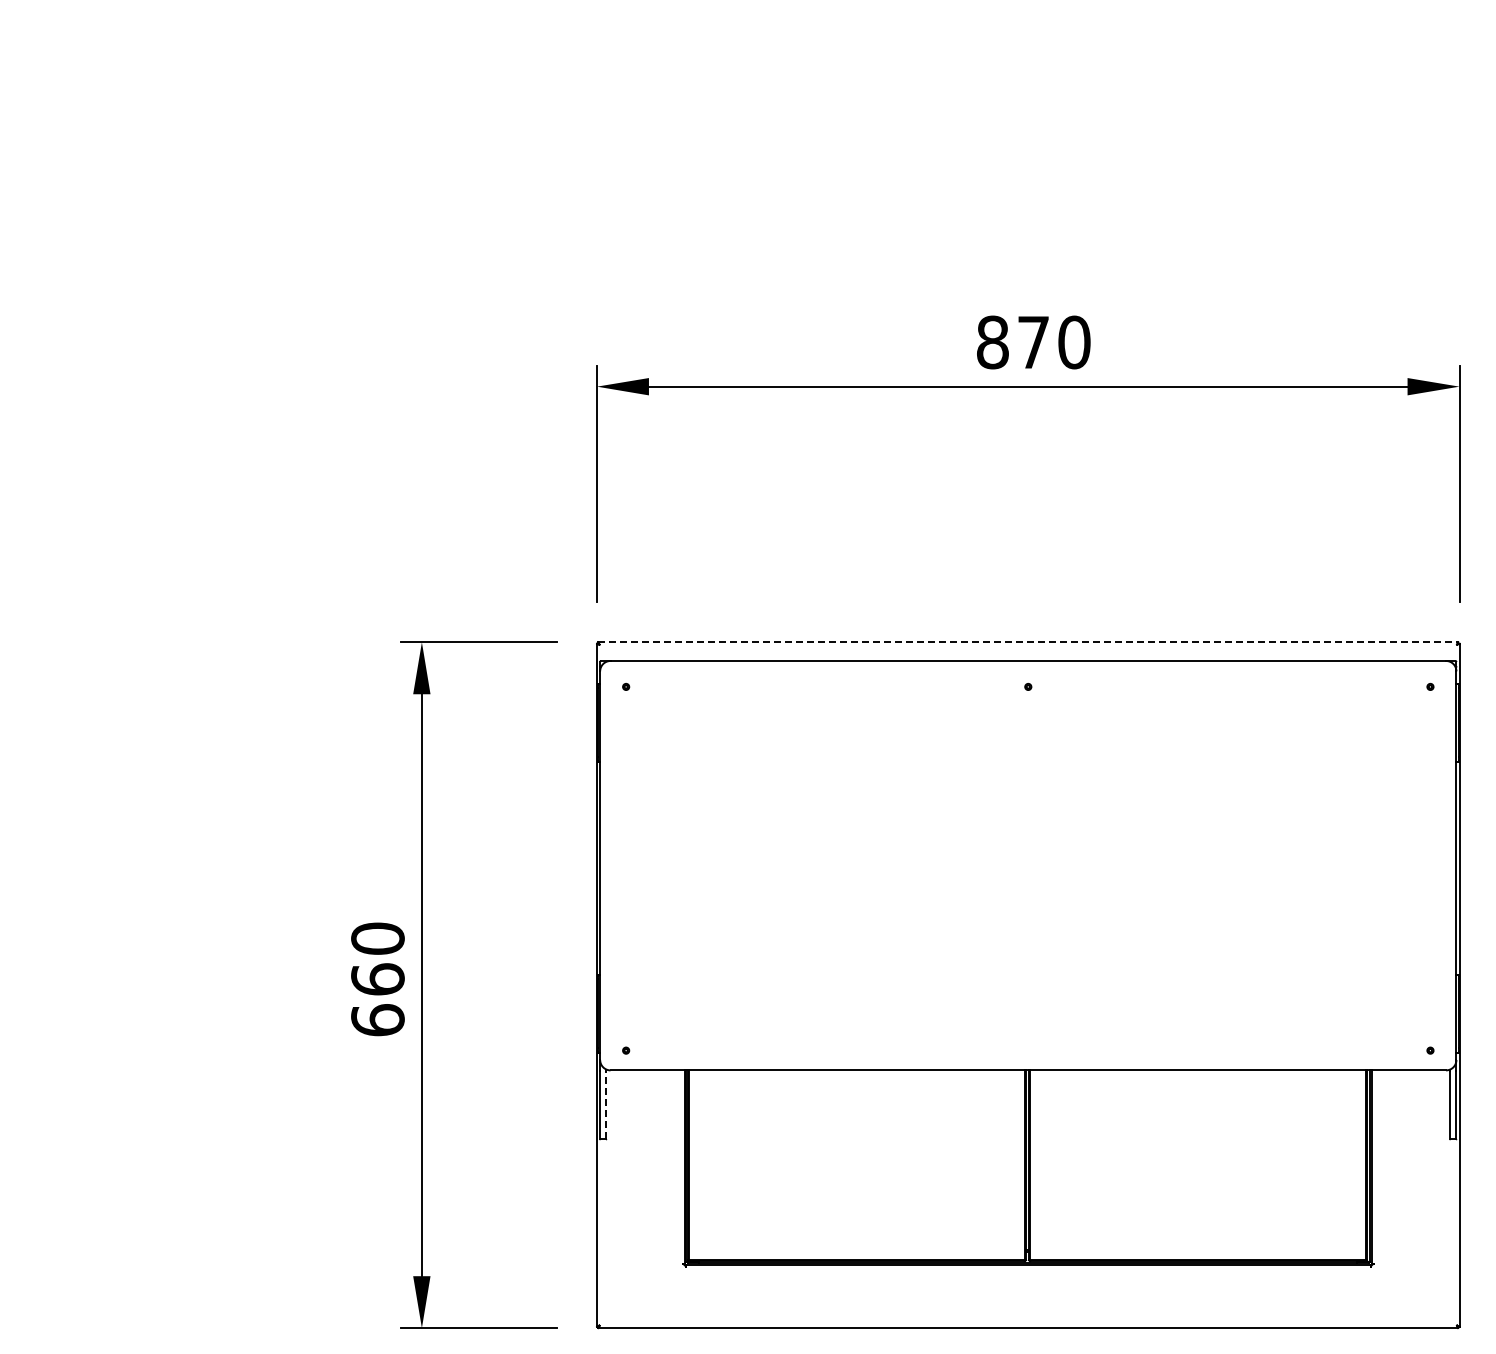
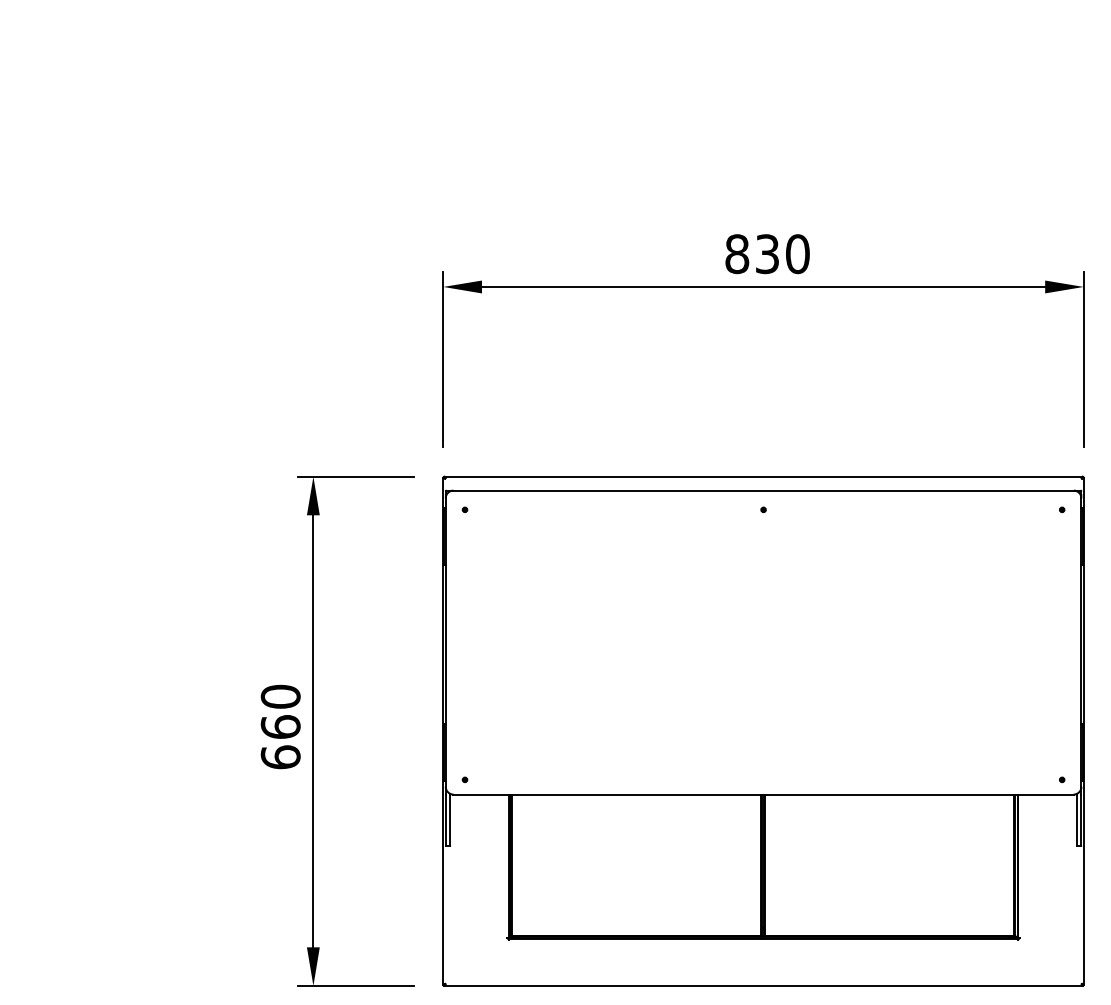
text: (1033, 342) -> (767, 254), 870 -> 830
line: (1028, 642) -> (763, 476), dashed -> solid
line: (606, 1105) -> (450, 820), dashed -> solid

